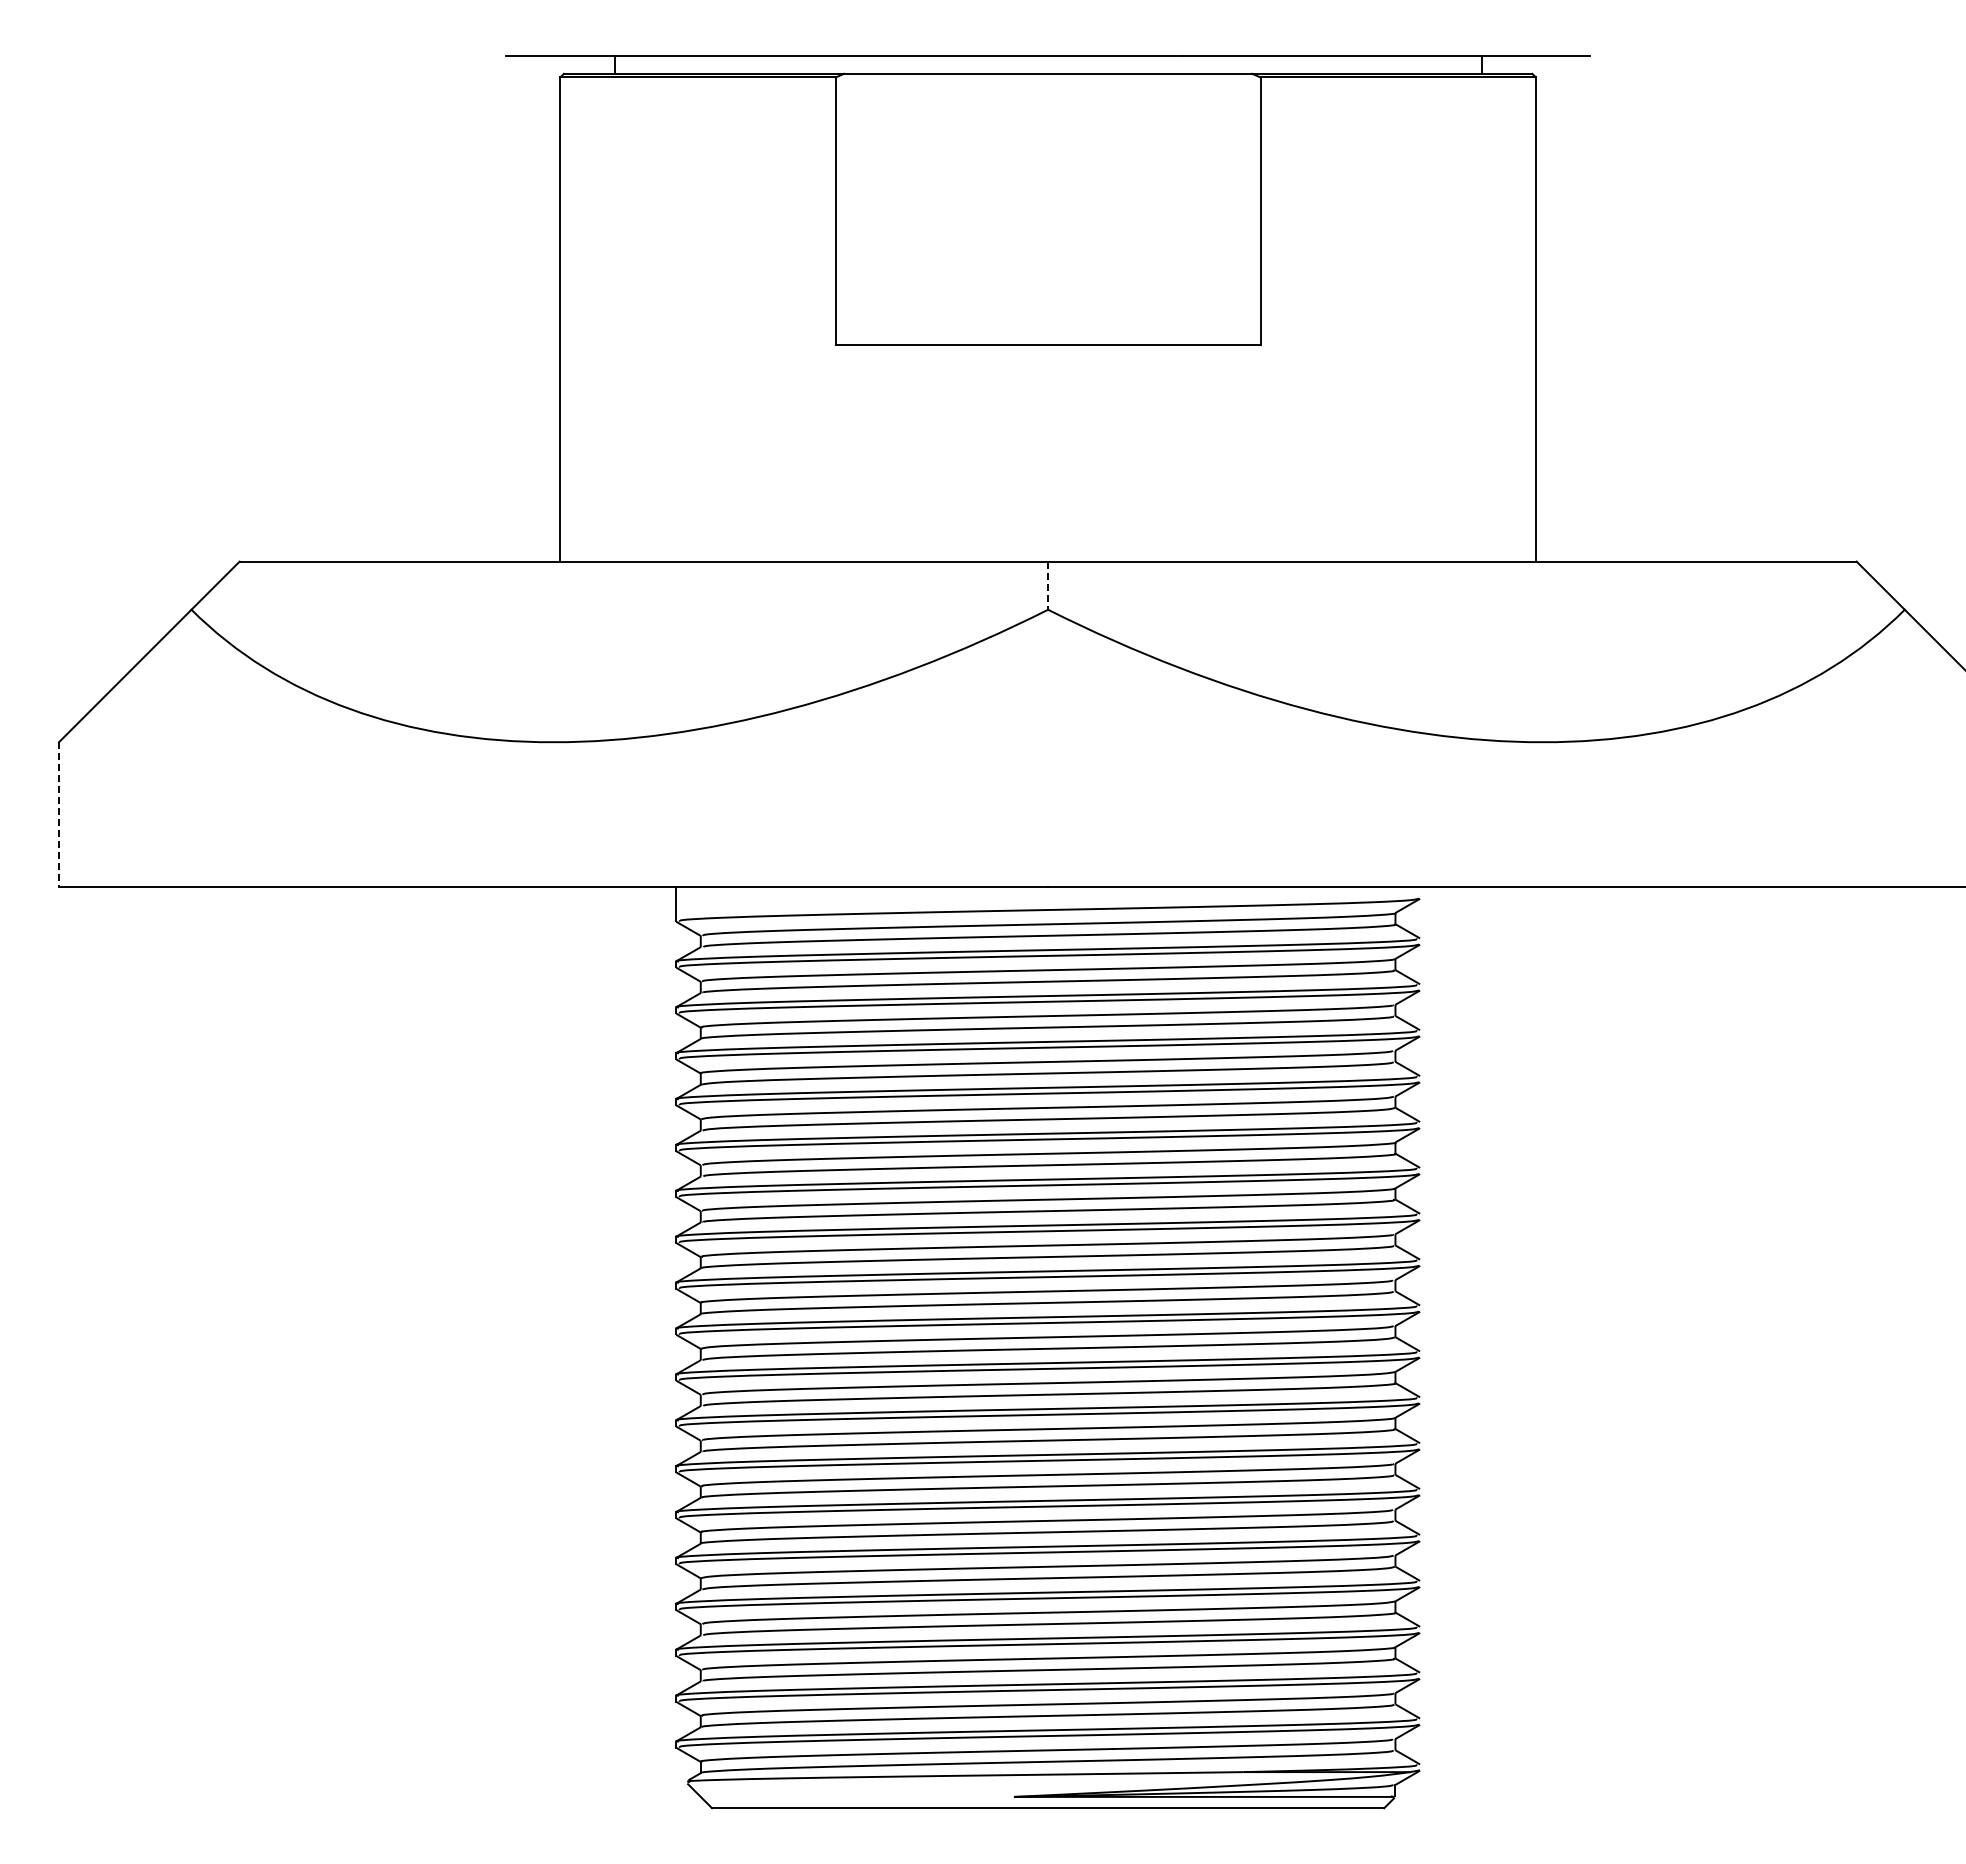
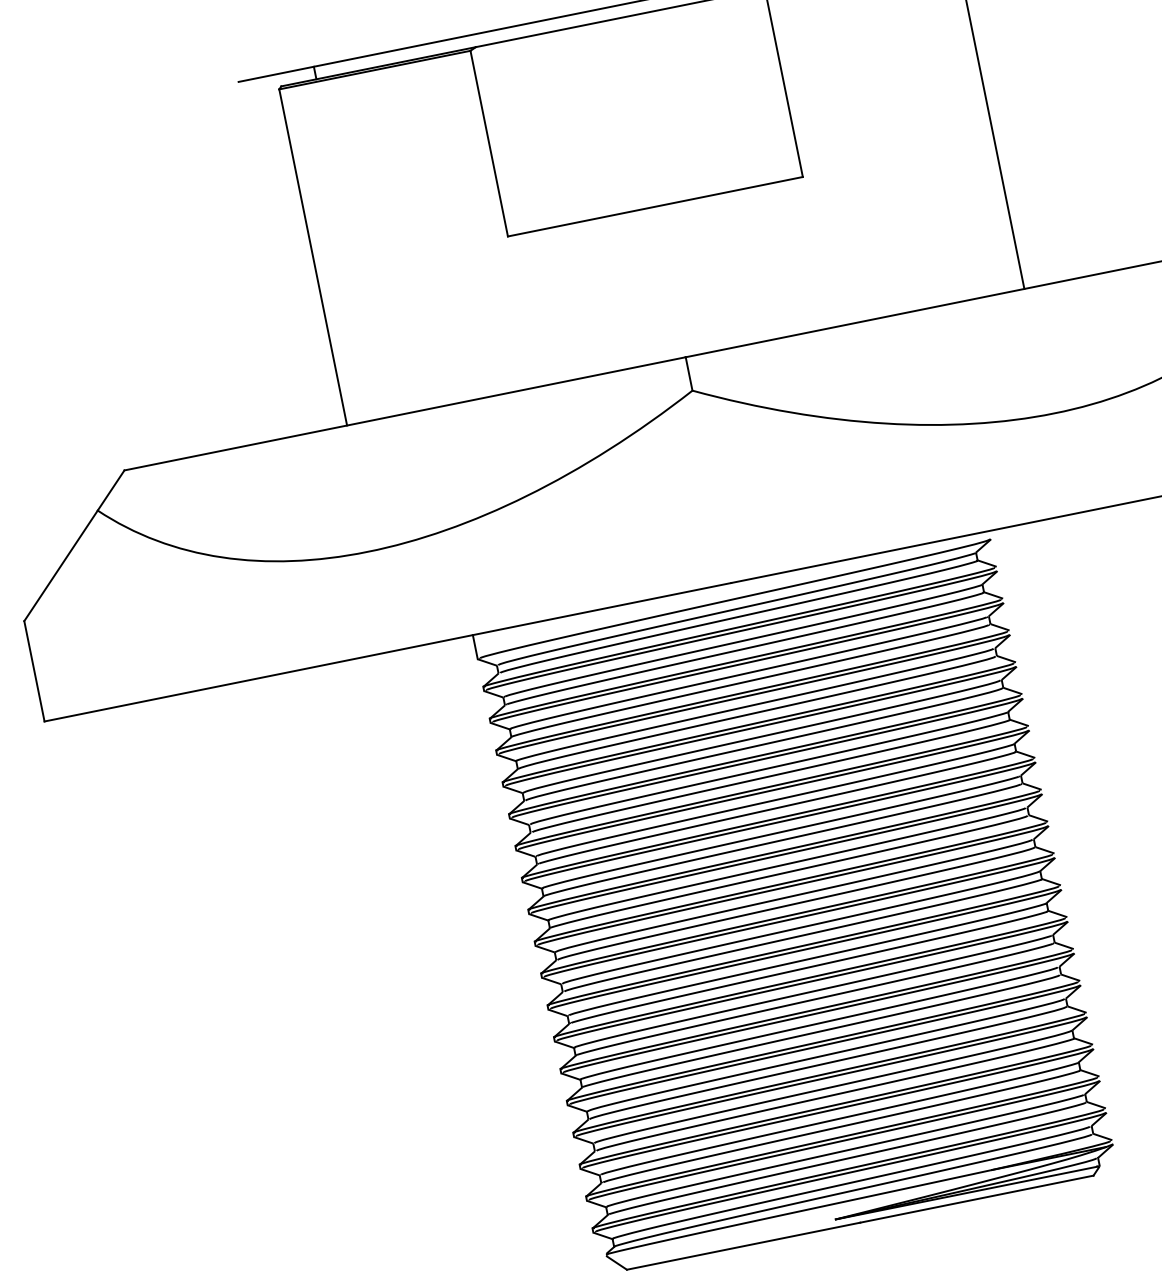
line: (1048, 586) -> (689, 374), dashed -> solid
line: (58, 815) -> (34, 672), dashed -> solid

